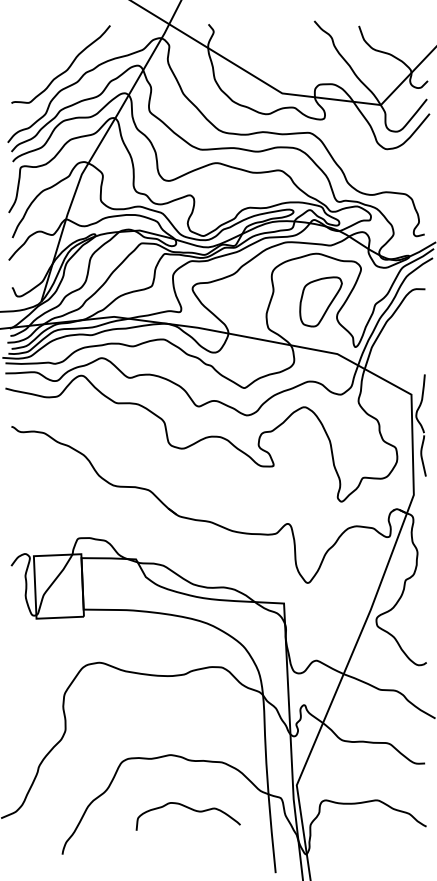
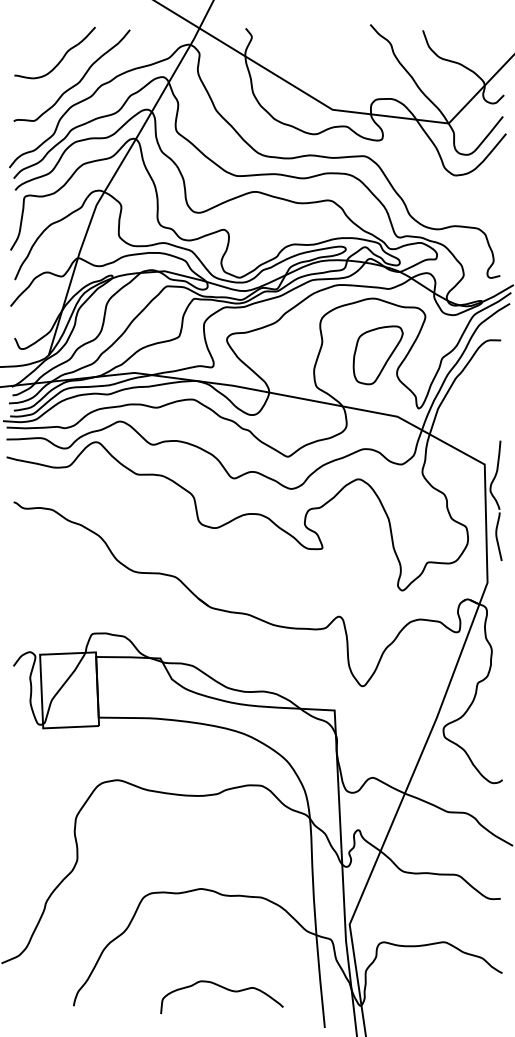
curve: (52, 49) -> (61, 58), added
curve: (191, 809) -> (225, 989), moved

